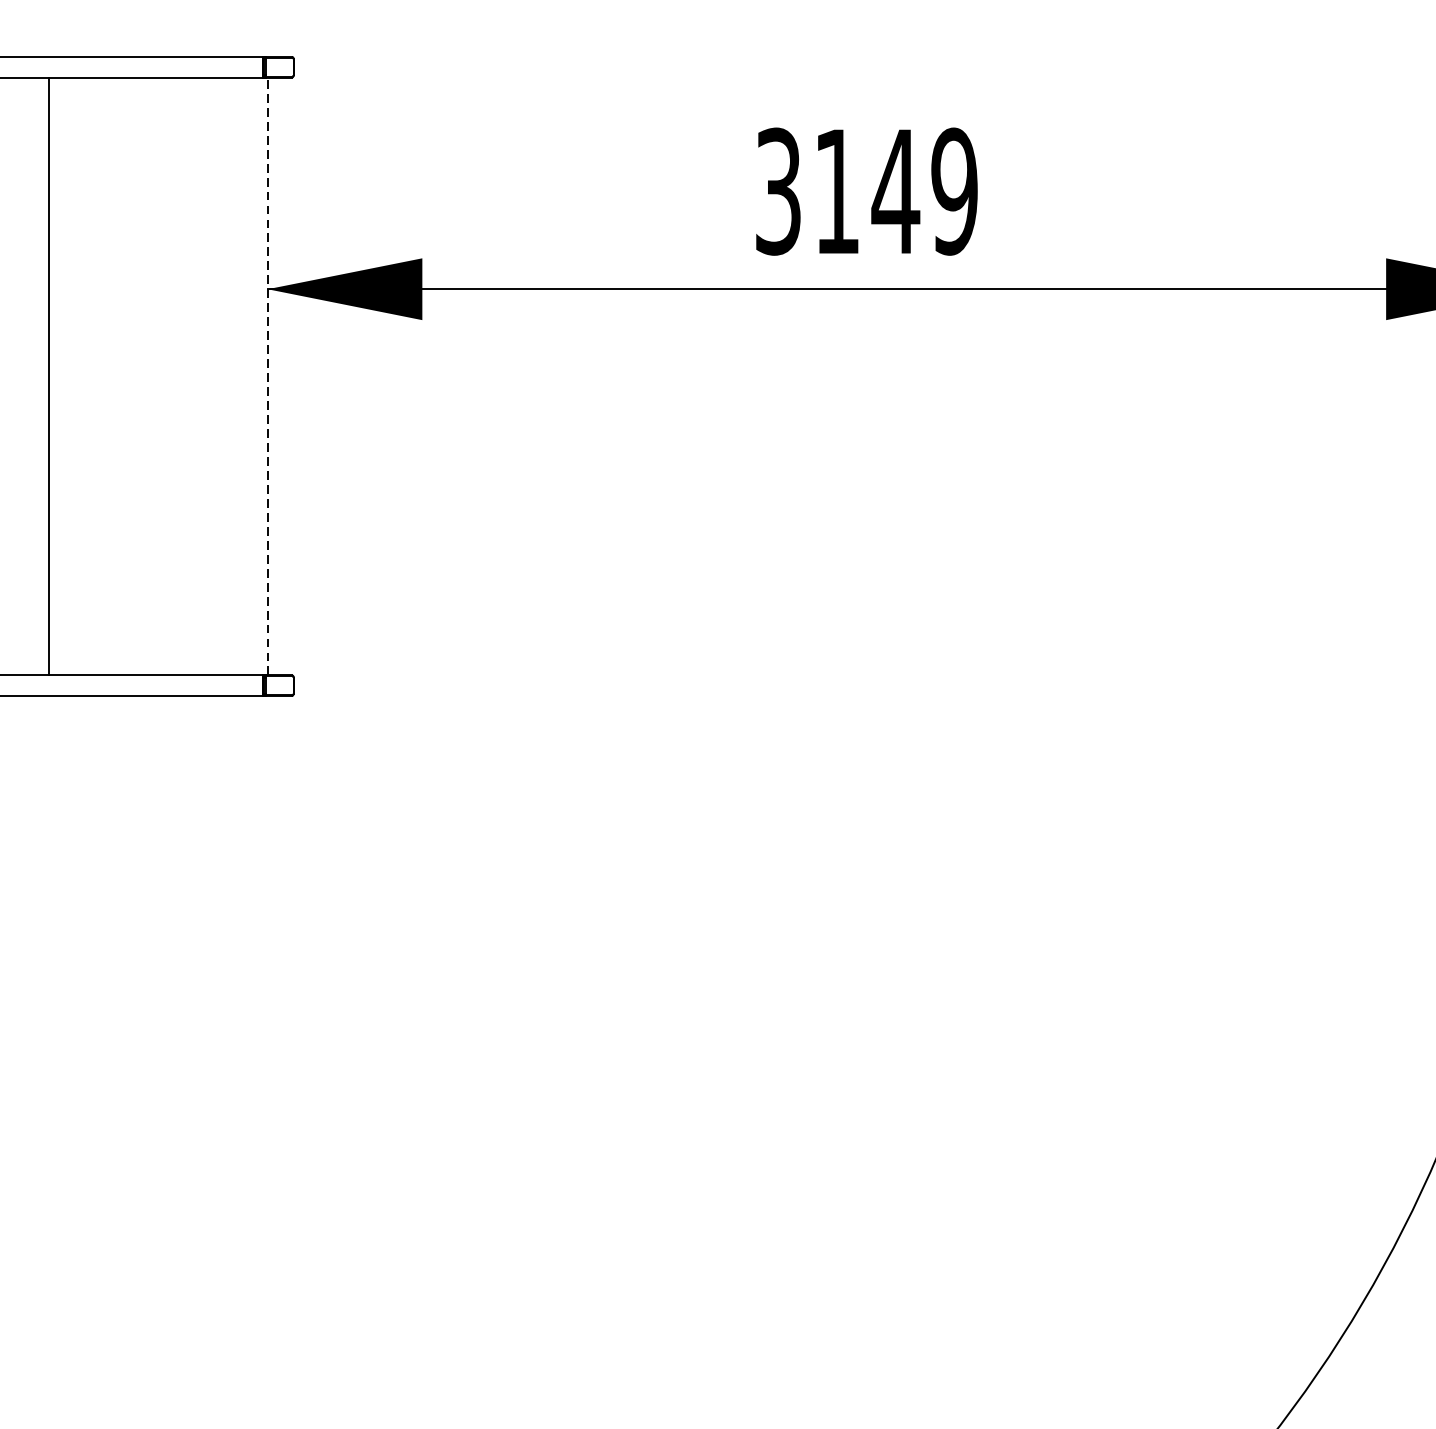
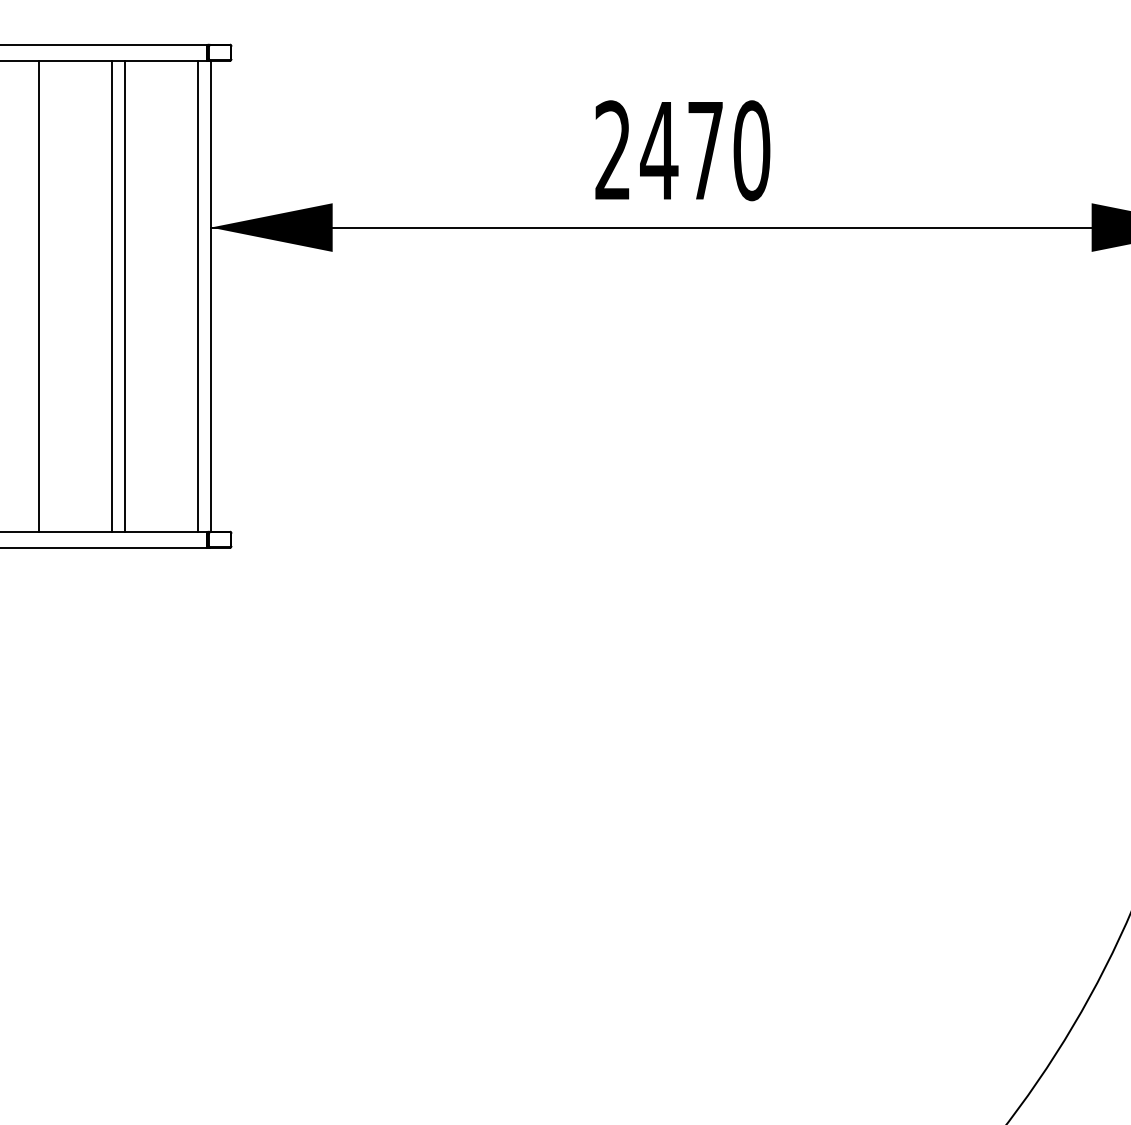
text: (866, 191) -> (682, 150), 3149 -> 2470
line: (141, 375) -> (111, 295), added
line: (158, 375) -> (124, 295), added
line: (250, 375) -> (197, 295), added
line: (267, 375) -> (210, 295), dashed -> solid

